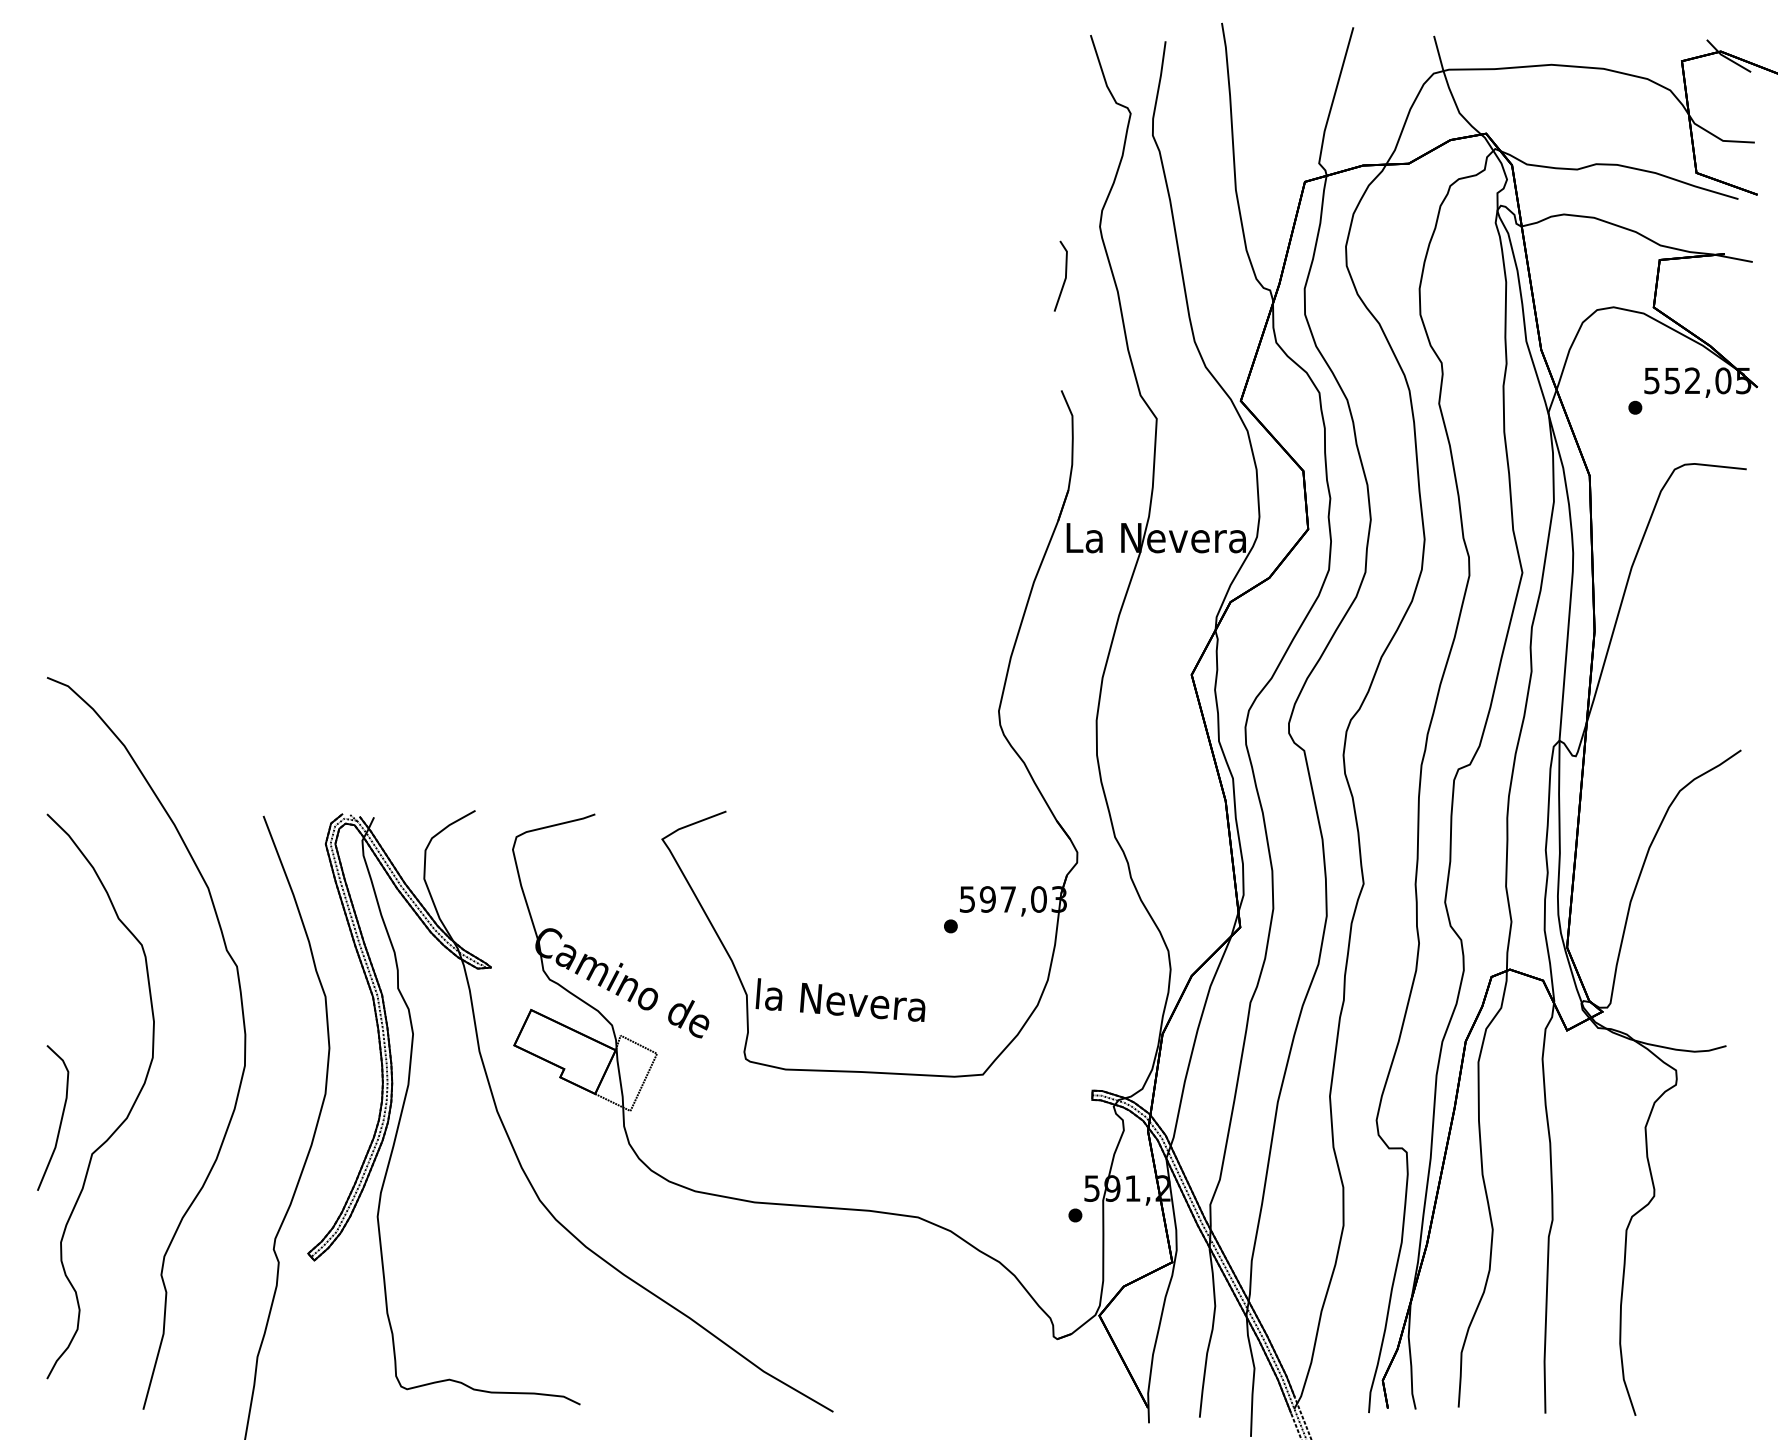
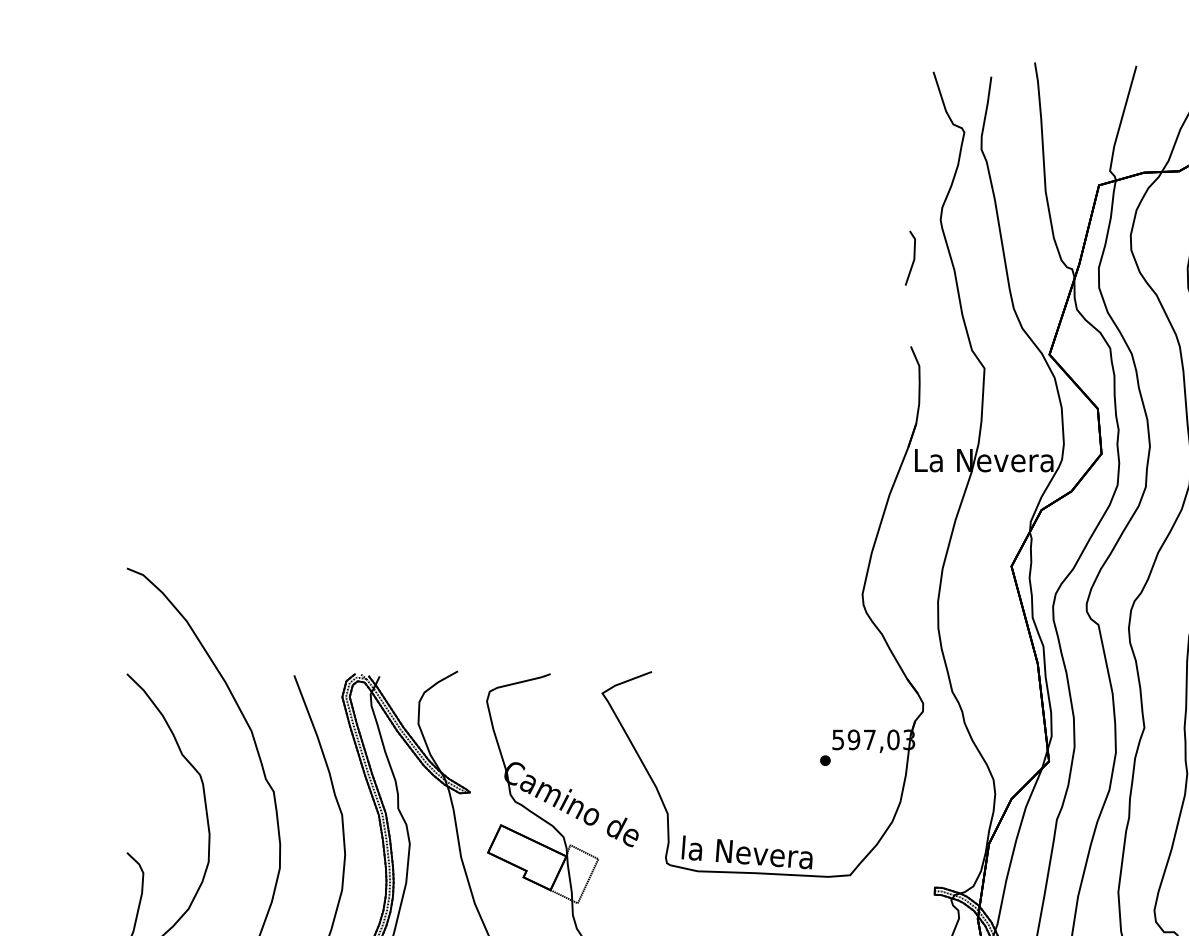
text: (840, 999) -> (747, 851), moved

